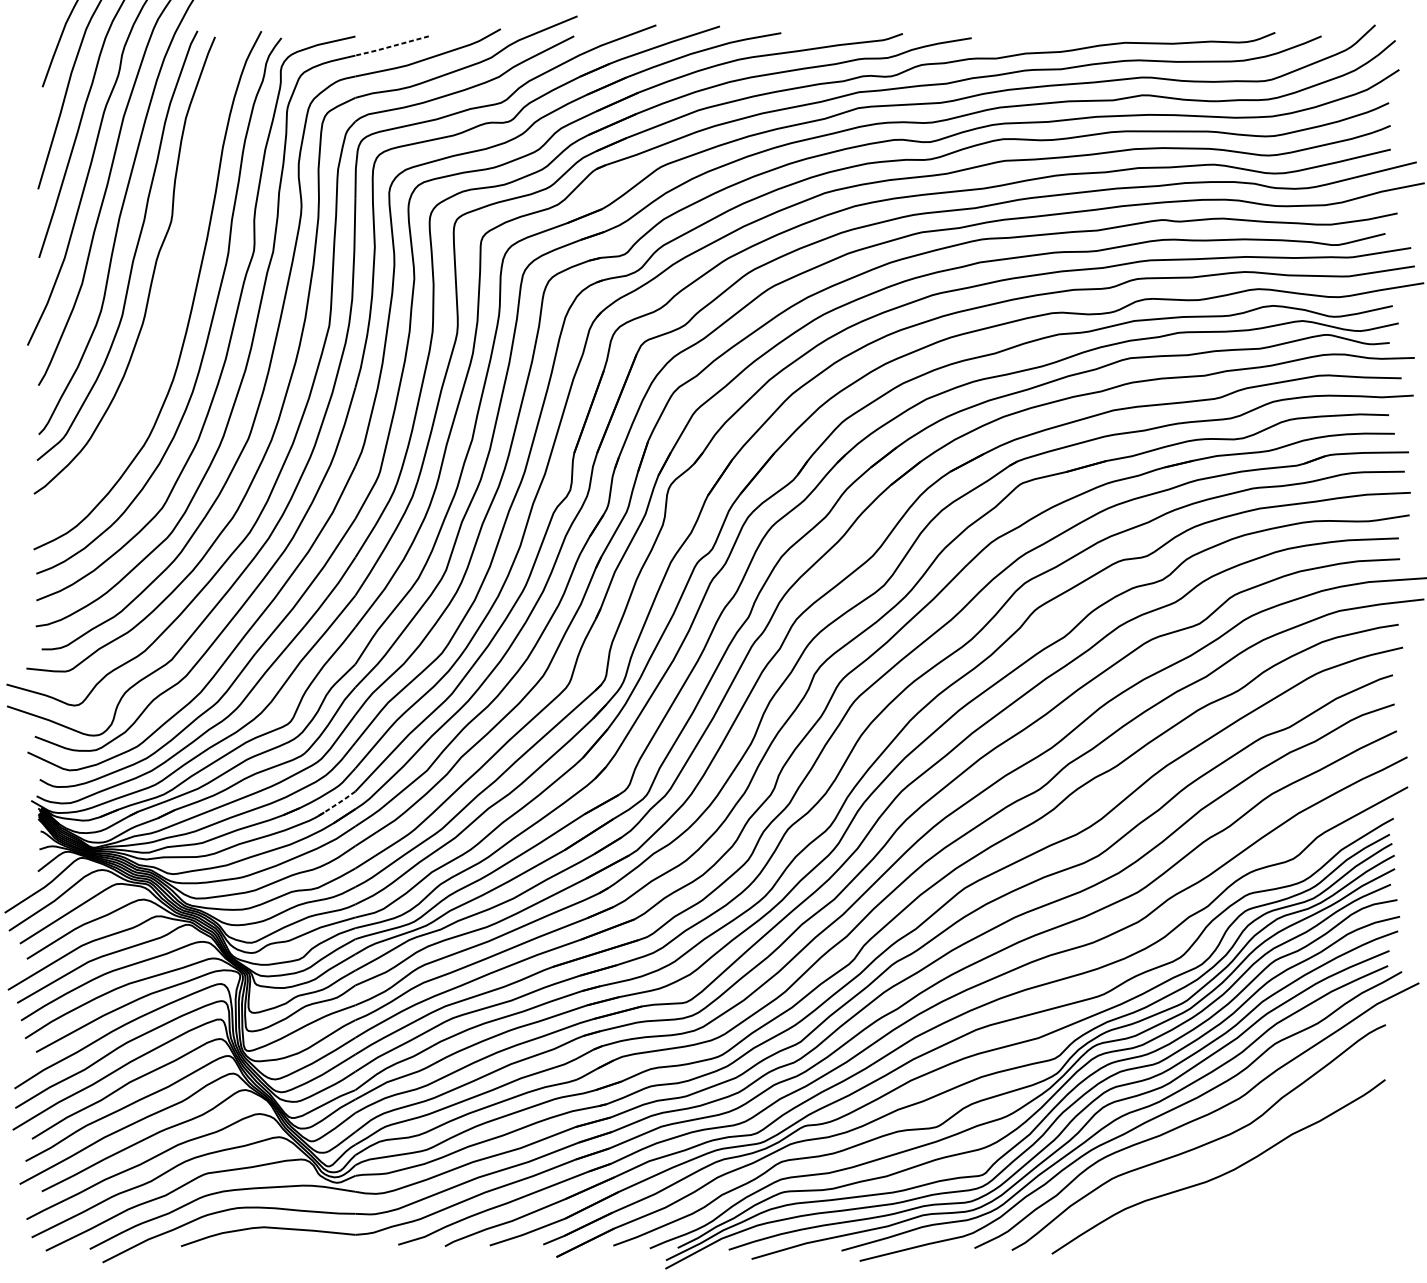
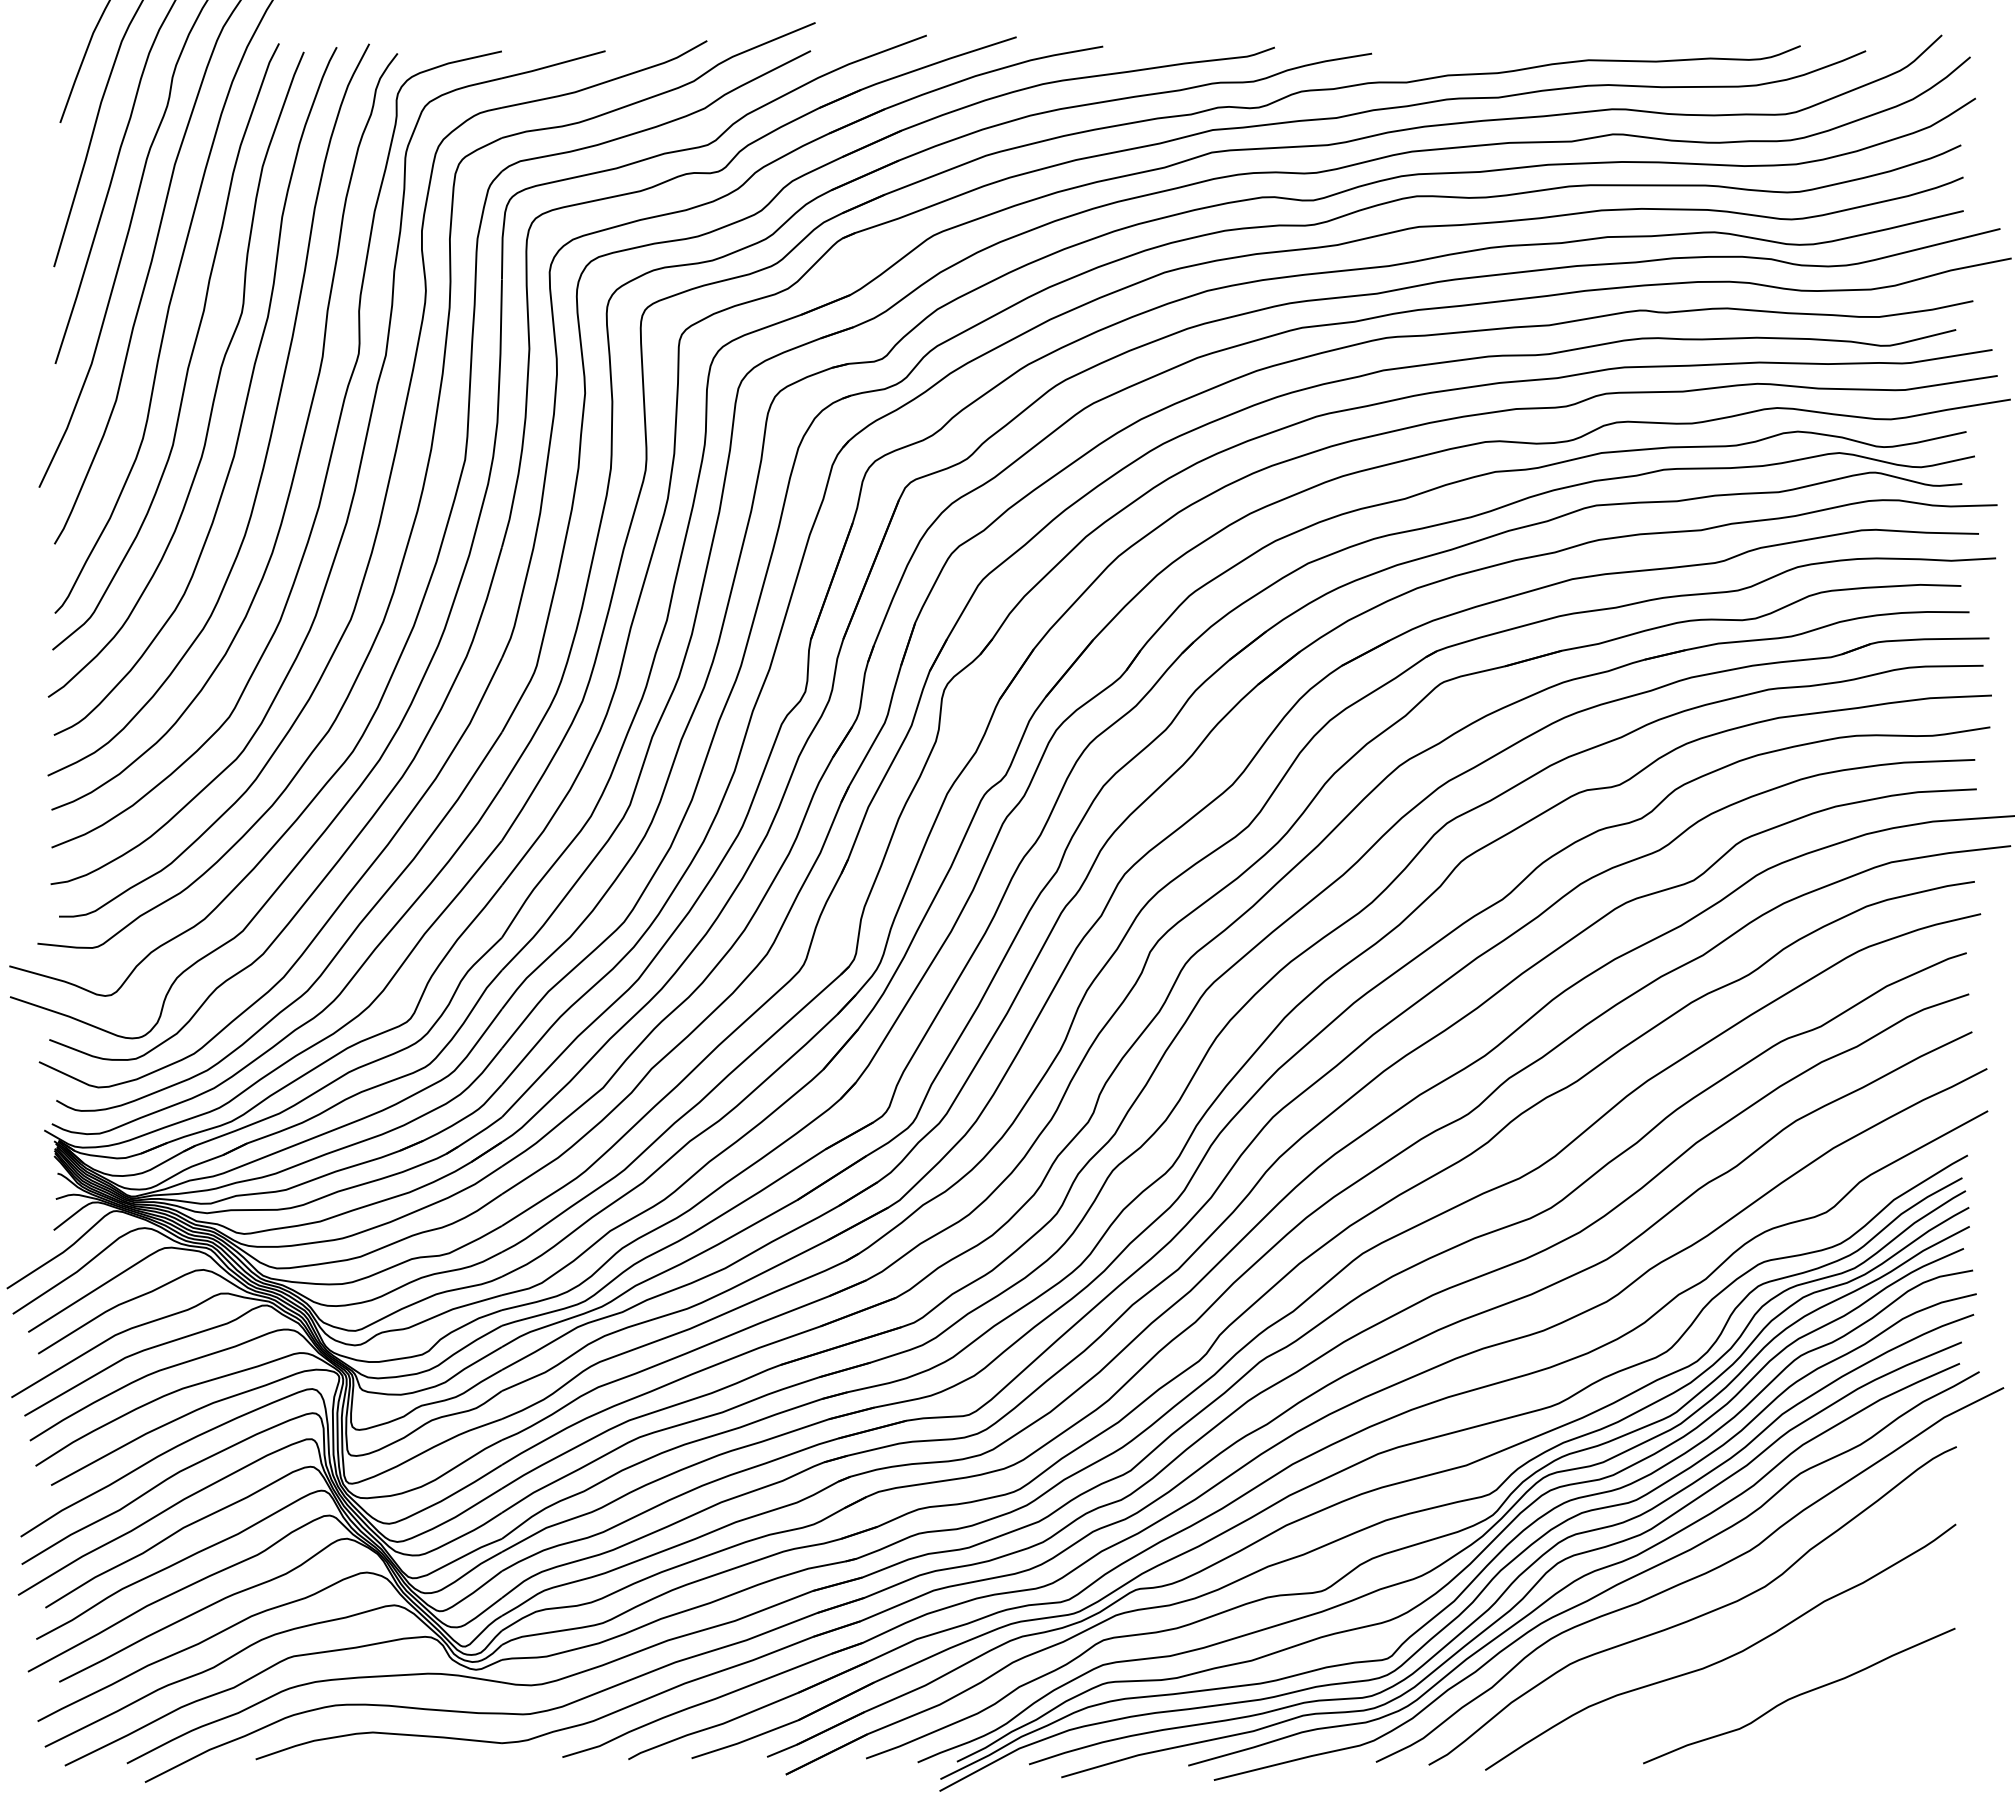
line: (391, 46) -> (552, 65), dashed -> solid
curve: (173, 286) -> (244, 404), added
line: (335, 805) -> (474, 1136), dashed -> solid
curve: (1274, 1201) -> (1799, 1695), added

